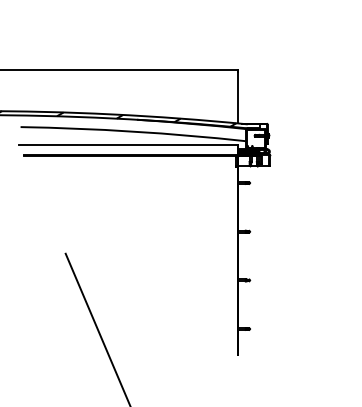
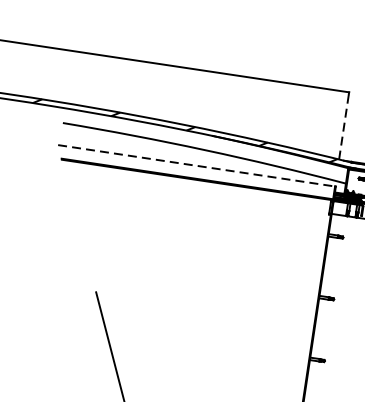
line: (237, 97) -> (343, 126), solid -> dashed
line: (129, 144) -> (197, 165), solid -> dashed

